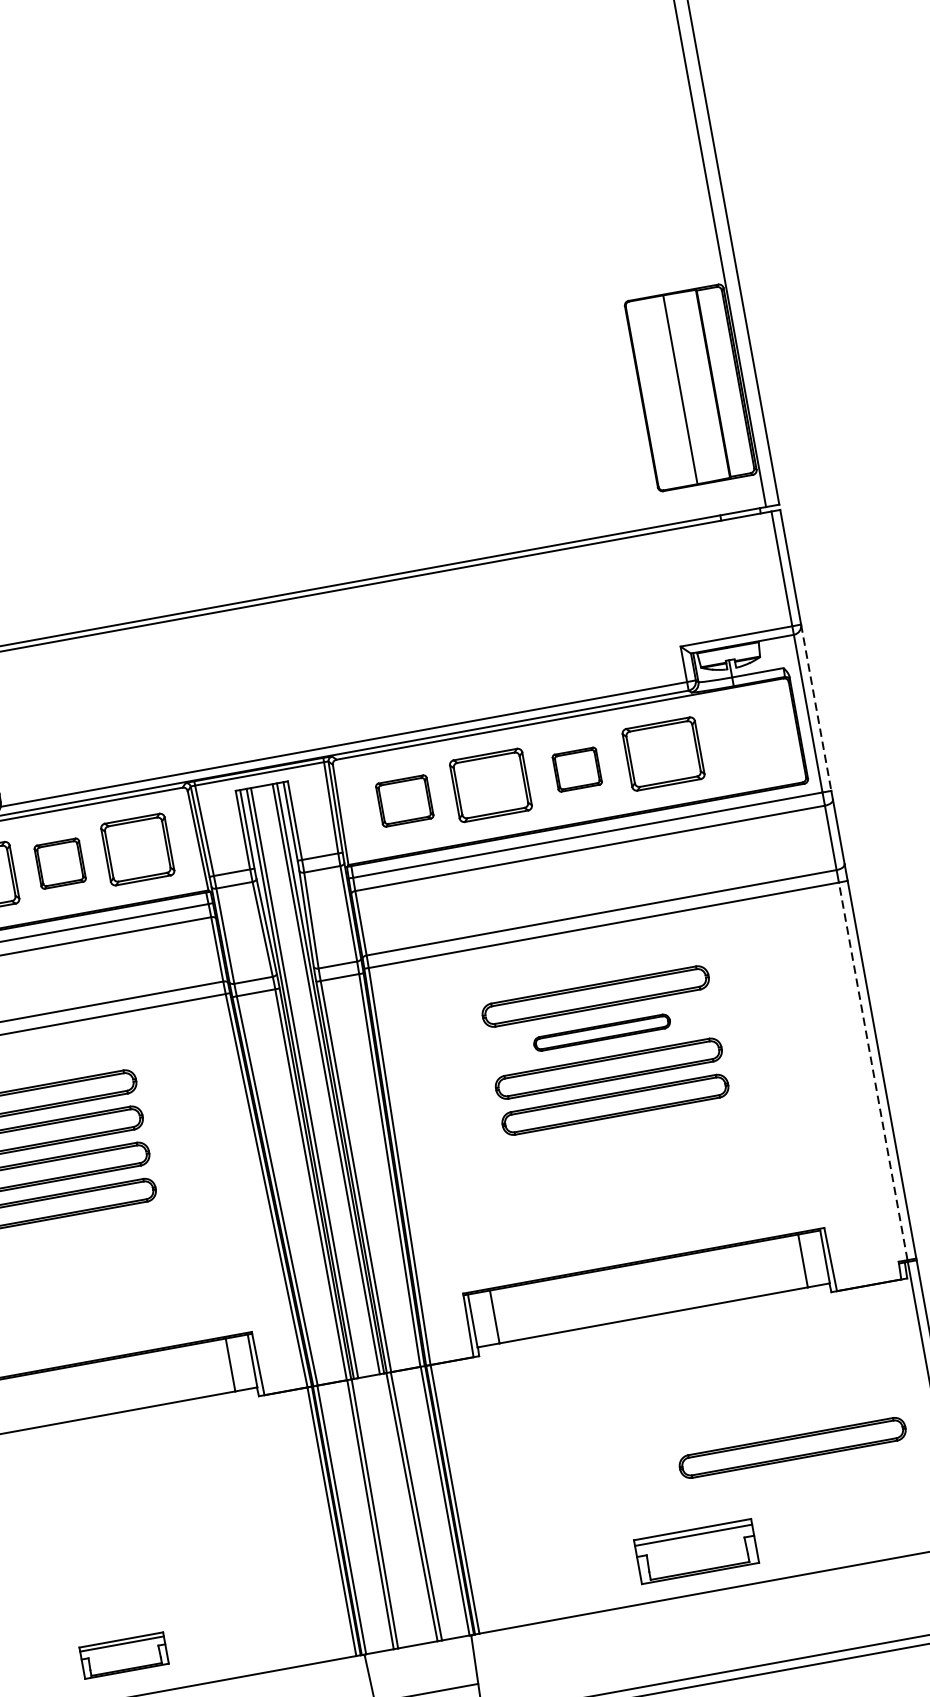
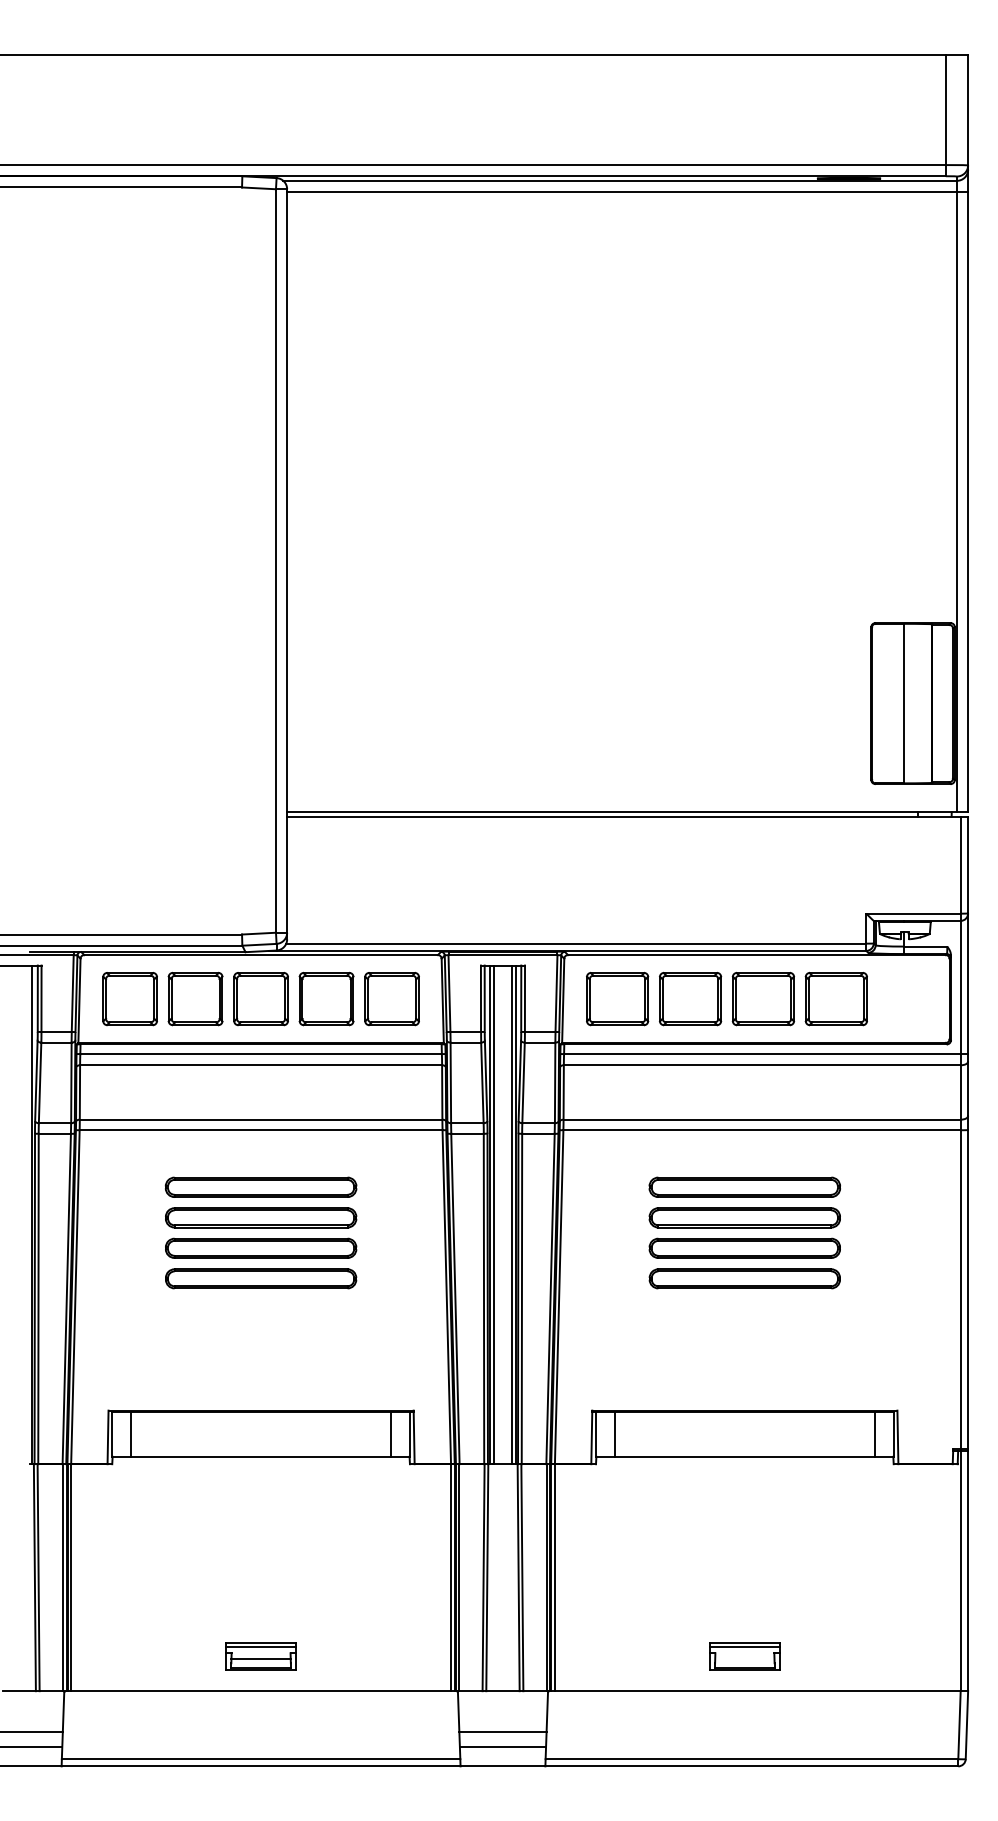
line: (816, 708) -> (968, 984), dashed -> solid
part: (577, 769) -> (763, 998), size x1.67
part: (404, 800) -> (617, 998), size x1.43
part: (60, 863) -> (326, 998), size x1.43
part: (601, 1032) -> (744, 1217), size x1.67
line: (872, 1071) -> (960, 1289), dashed -> solid
part: (792, 1447) -> (838, 1585), removed
part: (696, 1551) -> (744, 1656), size x0.71
line: (124, 1659) -> (260, 1659), added

